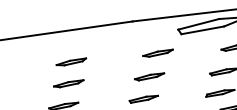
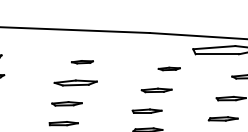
part: (158, 52) -> (169, 68), size x0.7
part: (71, 61) -> (82, 61), size x0.7
part: (69, 83) -> (76, 82), size x1.4

